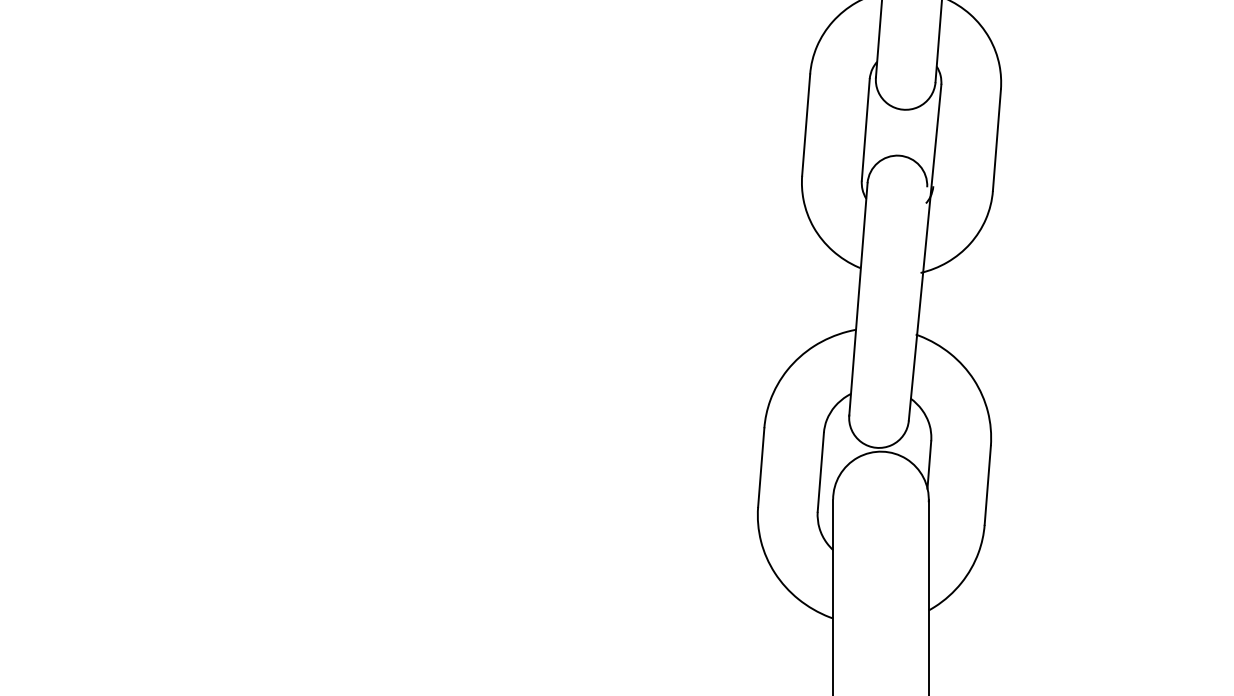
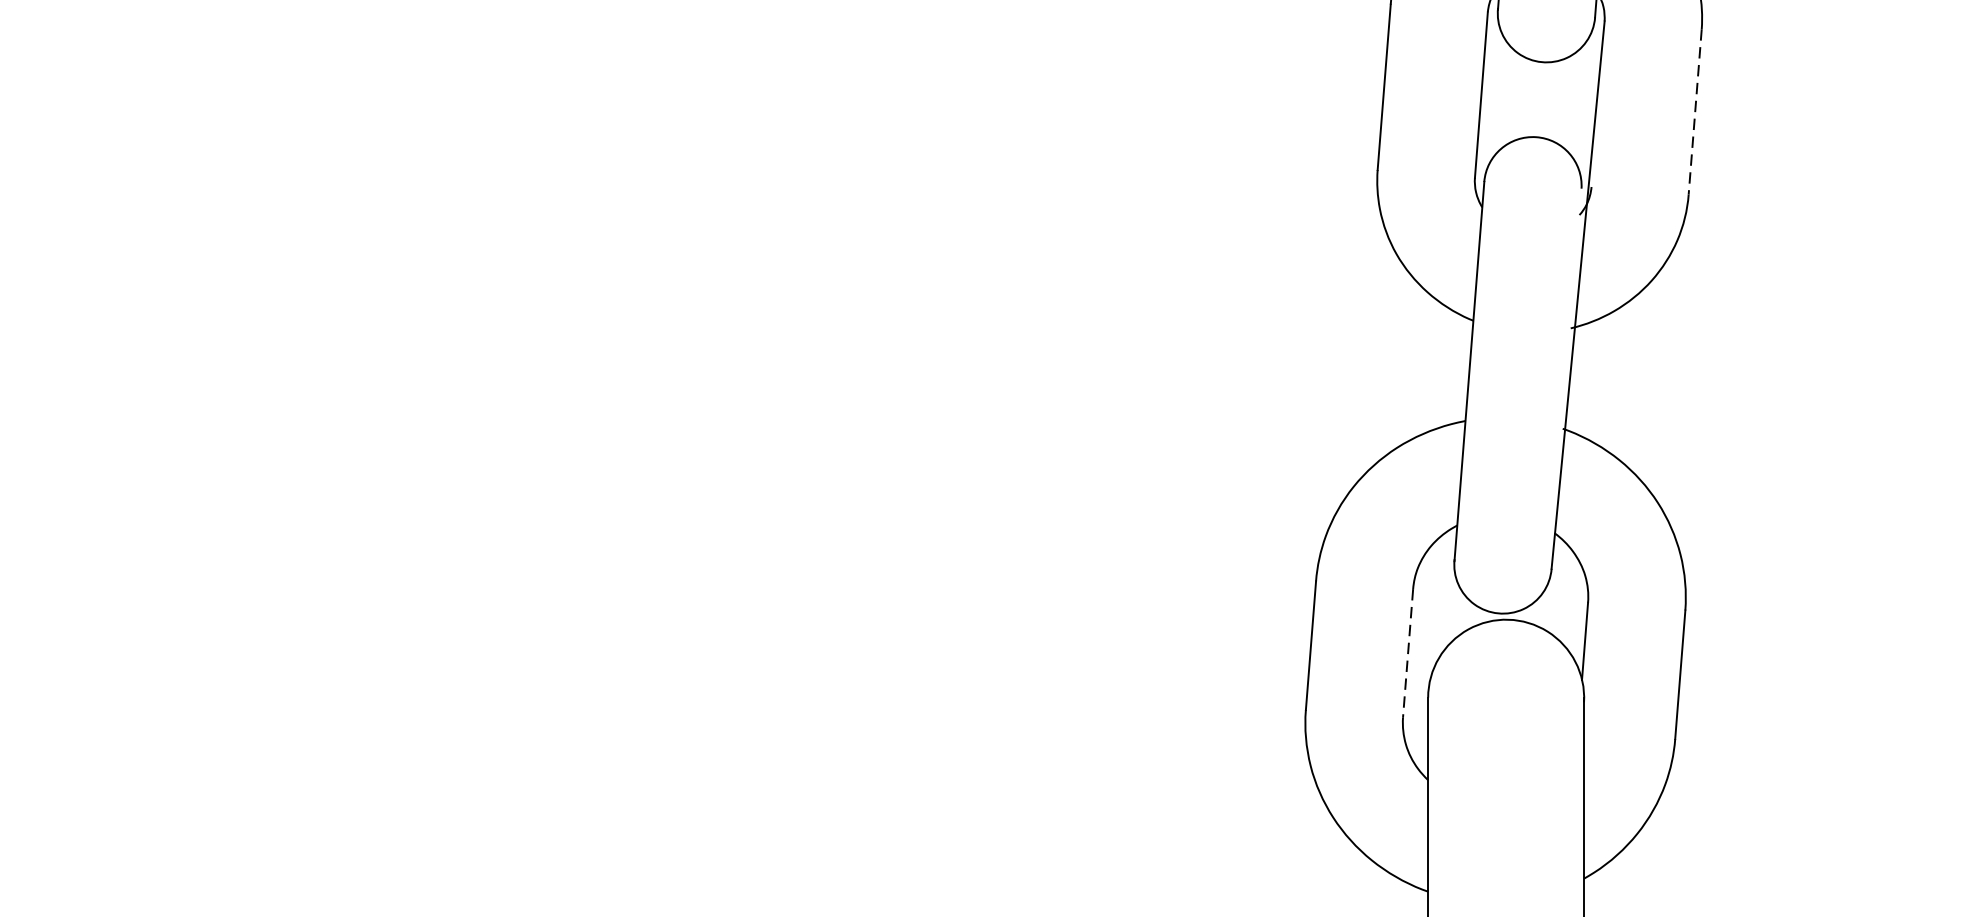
line: (996, 140) -> (1694, 112), solid -> dashed
line: (820, 472) -> (1407, 653), solid -> dashed

